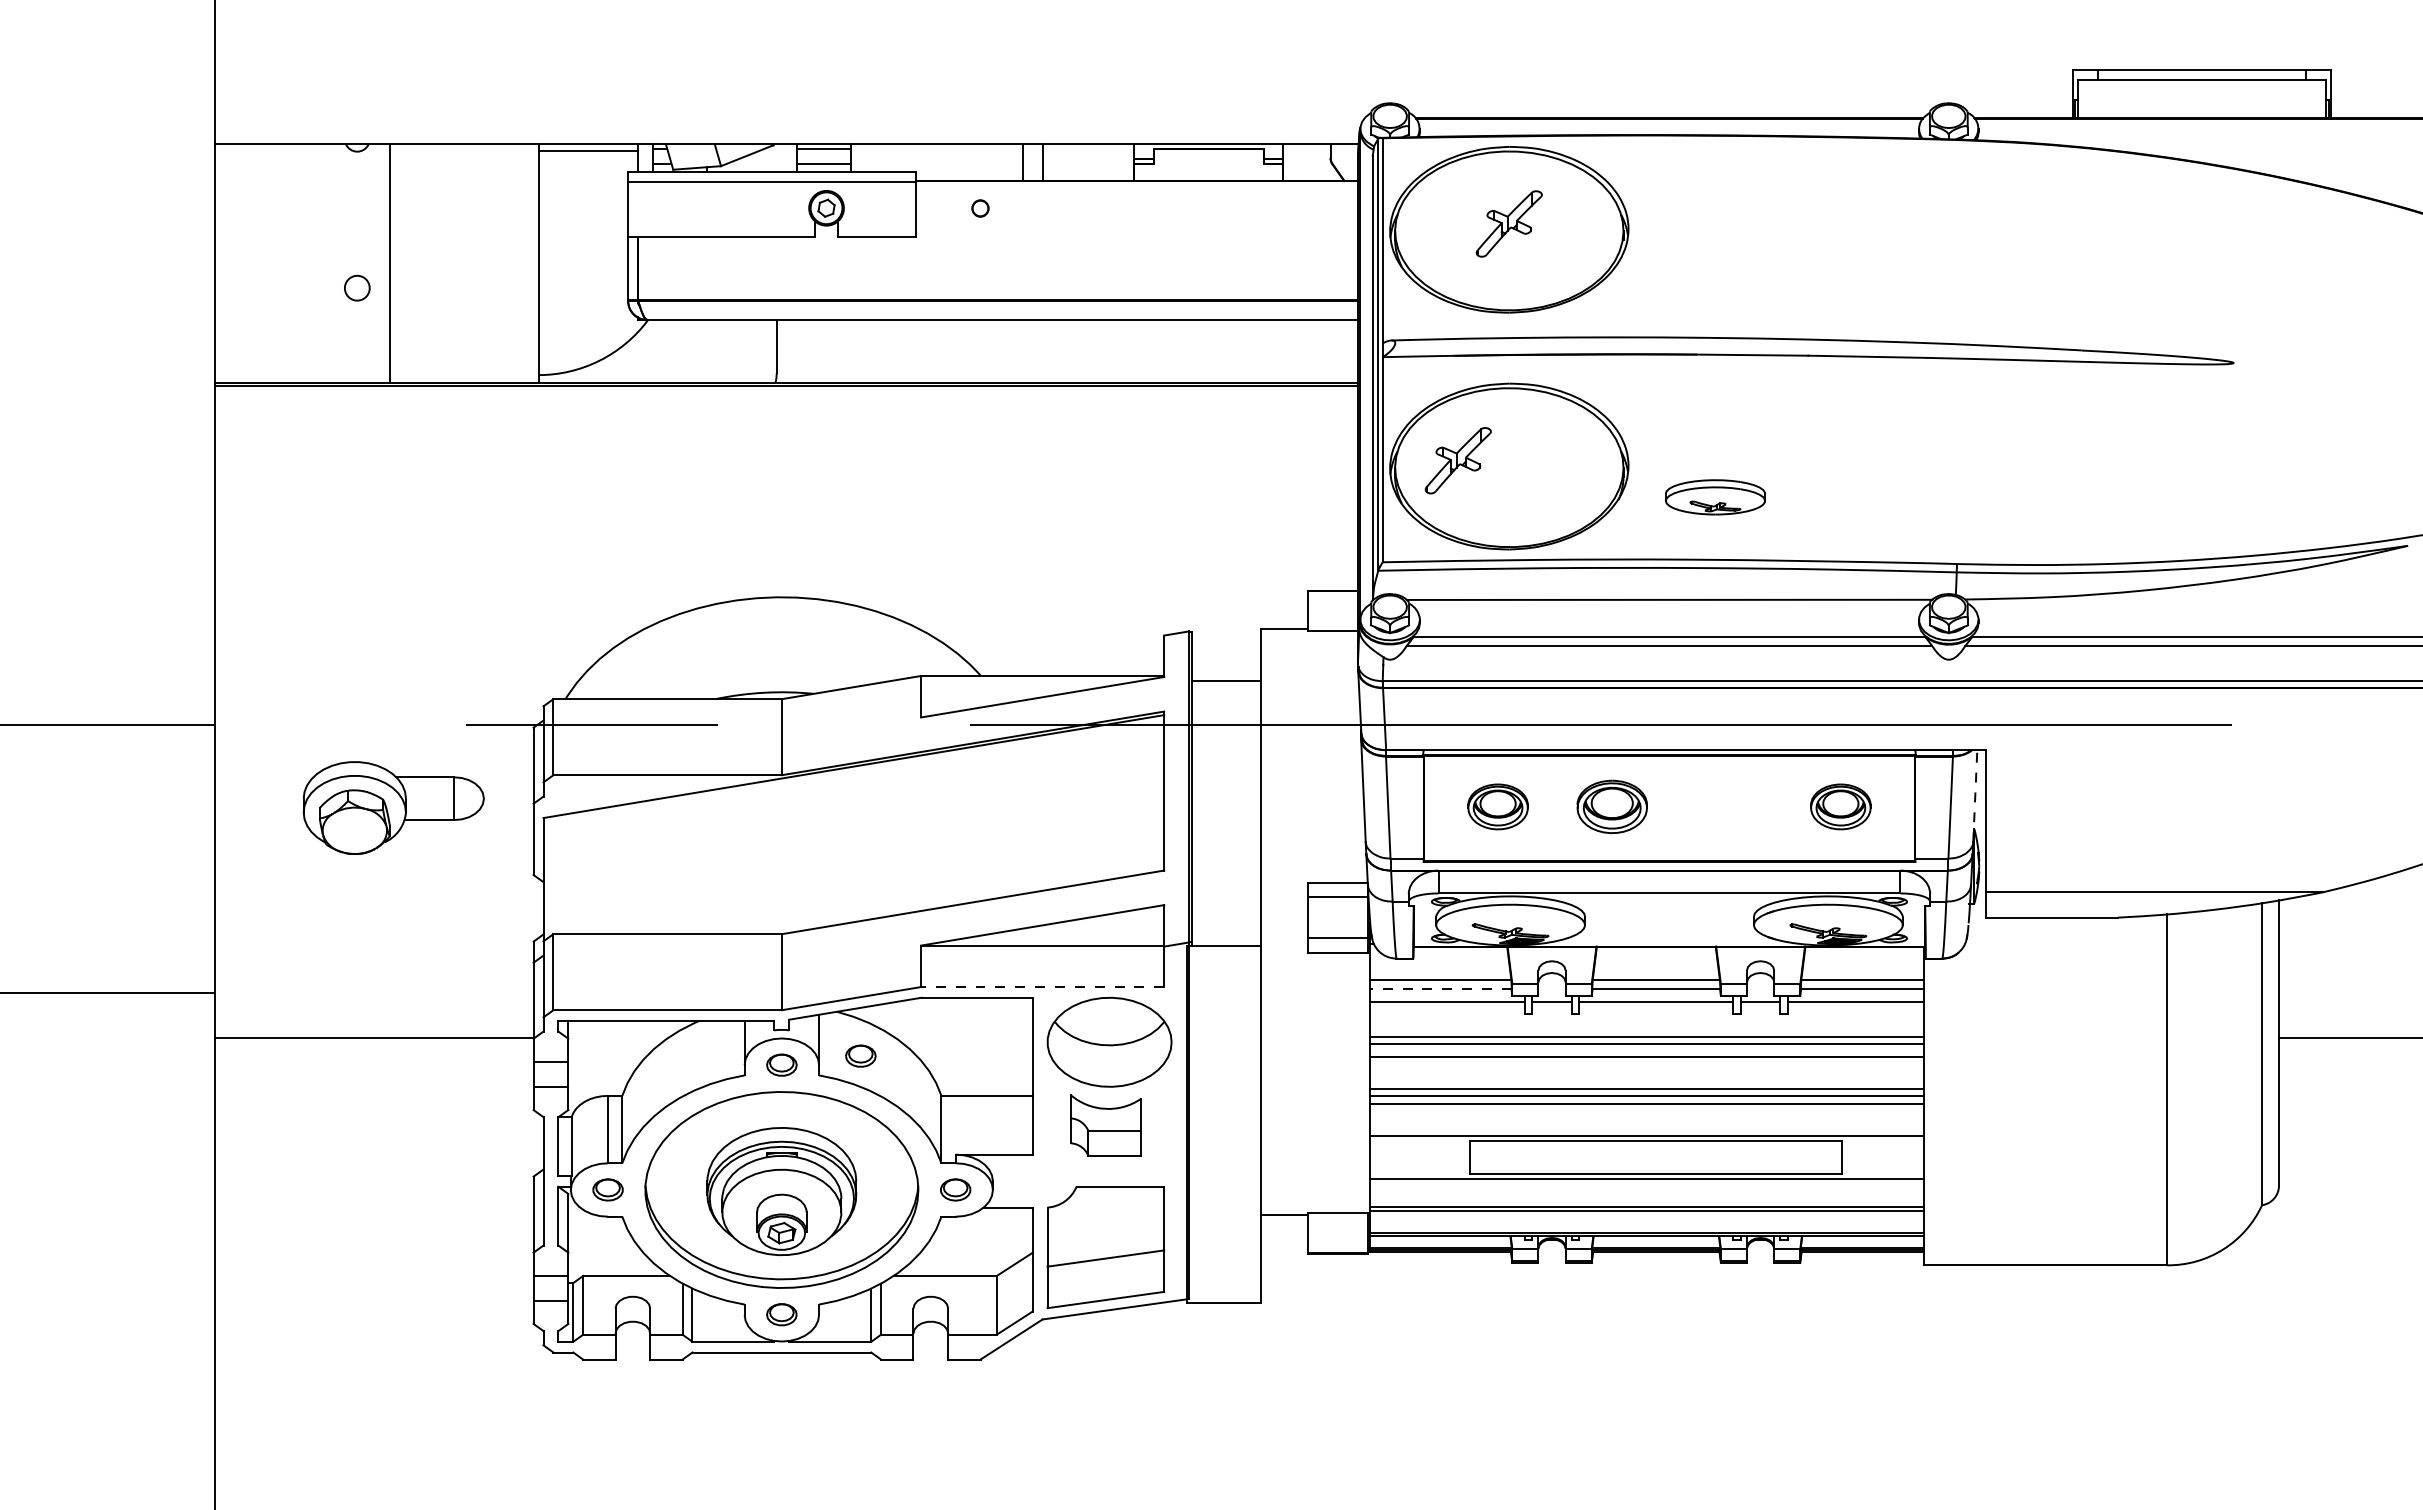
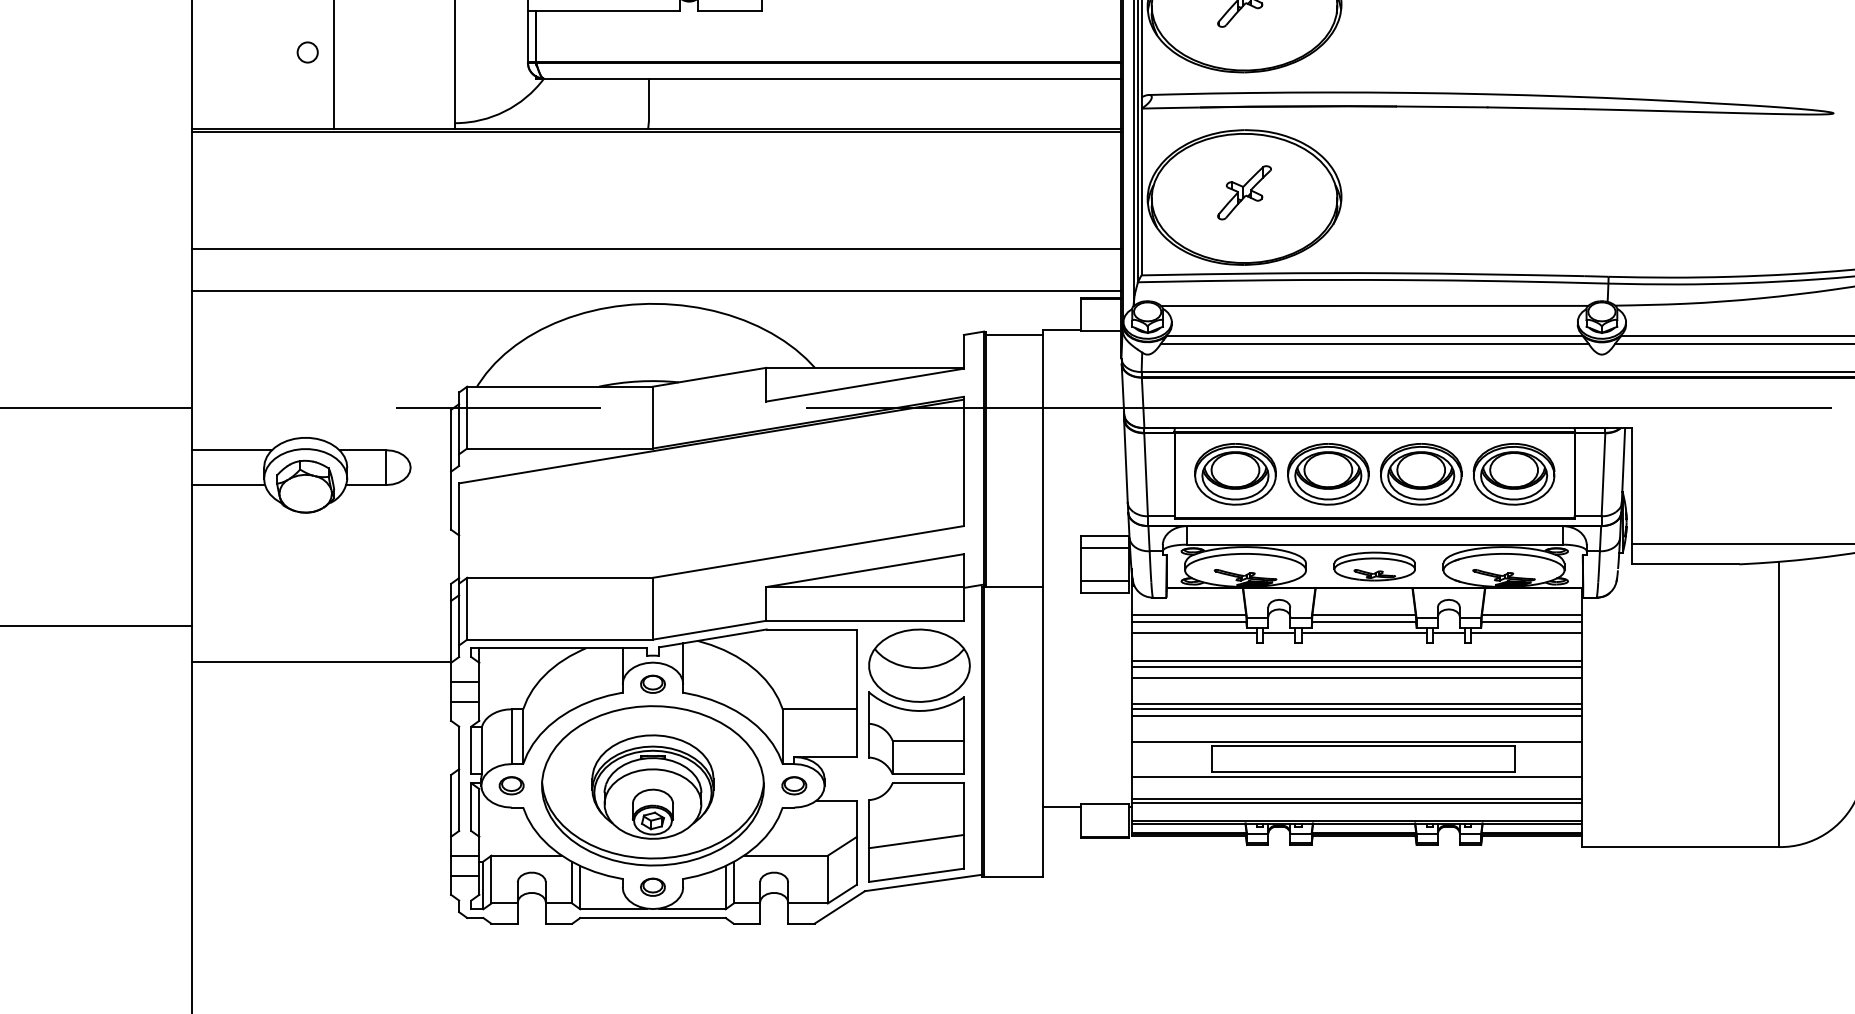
part: (1457, 460) -> (1243, 192), moved
part: (1715, 497) -> (1374, 566), moved
line: (786, 529) -> (656, 248), added
line: (786, 581) -> (656, 291), added
line: (1226, 680) -> (1014, 334), moved
line: (264, 777) -> (232, 450), added
line: (1975, 796) -> (1623, 465), dashed -> solid
part: (1497, 806) -> (1234, 473), size x1.67
part: (1611, 806) -> (1327, 473), size x1.43
part: (1726, 806) -> (1421, 473), added
part: (1840, 806) -> (1513, 473), size x1.67
line: (259, 820) -> (228, 485), added
line: (1042, 987) -> (864, 621), dashed -> solid
line: (1441, 989) -> (1189, 622), dashed -> solid
part: (860, 1055) -> (716, 676), removed
part: (1105, 1125) -> (916, 733), size x1.67

